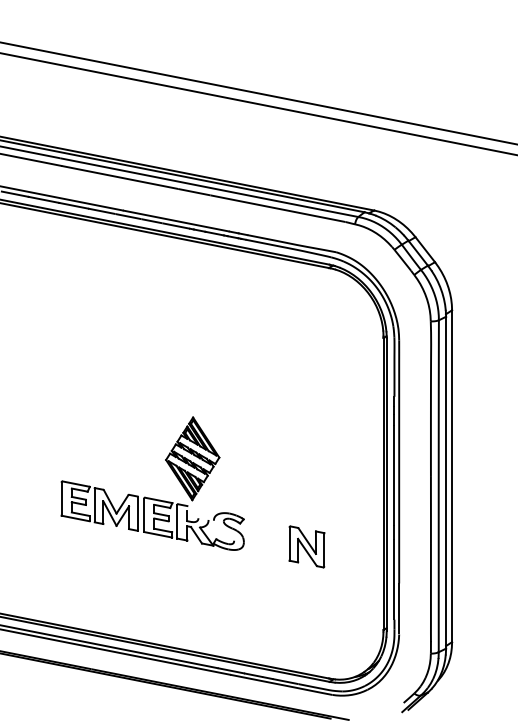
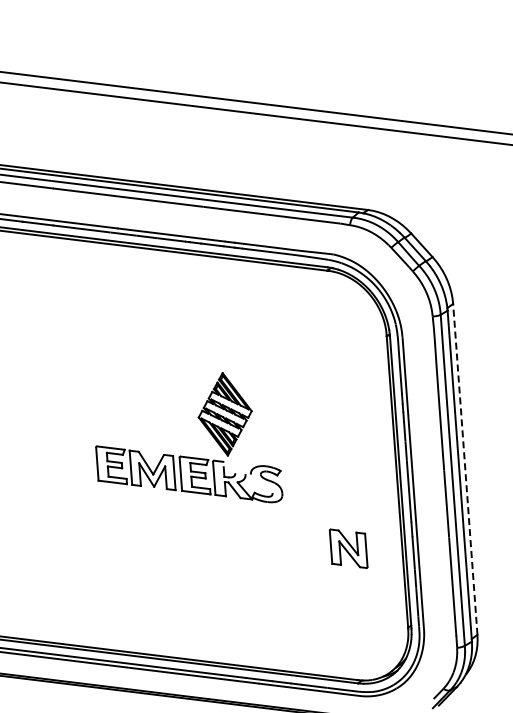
line: (452, 476) -> (465, 469), solid -> dashed
part: (150, 497) -> (185, 456), moved
part: (306, 546) -> (348, 548), moved

